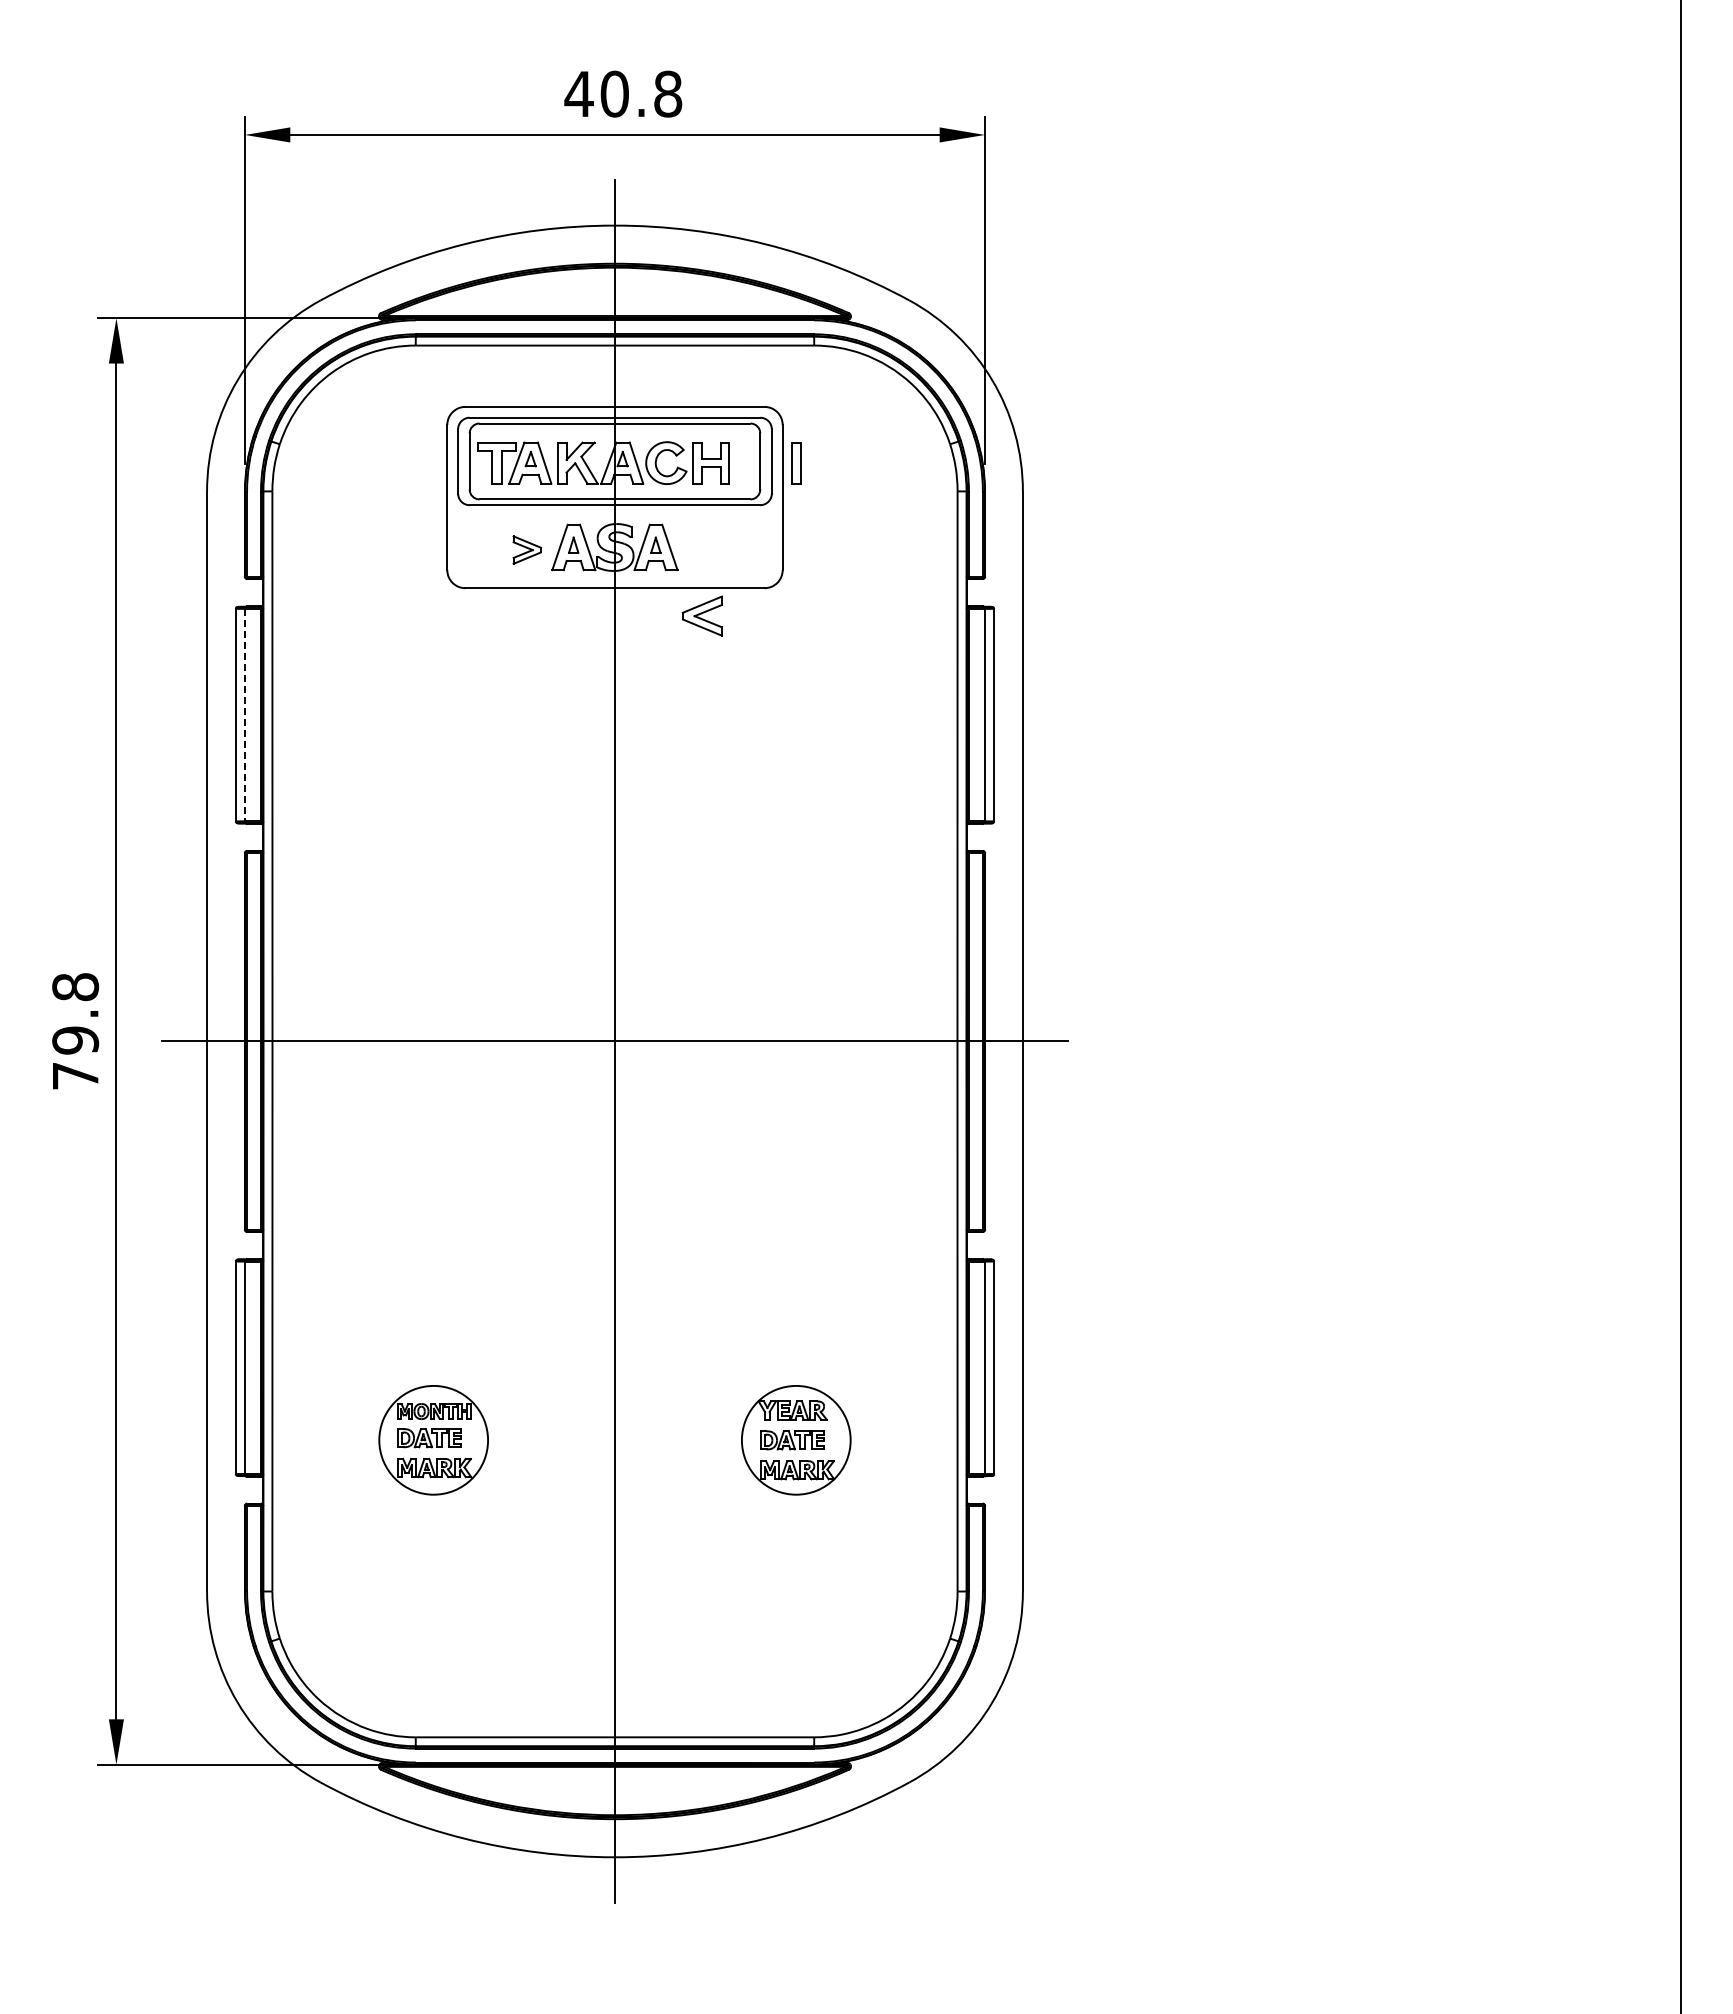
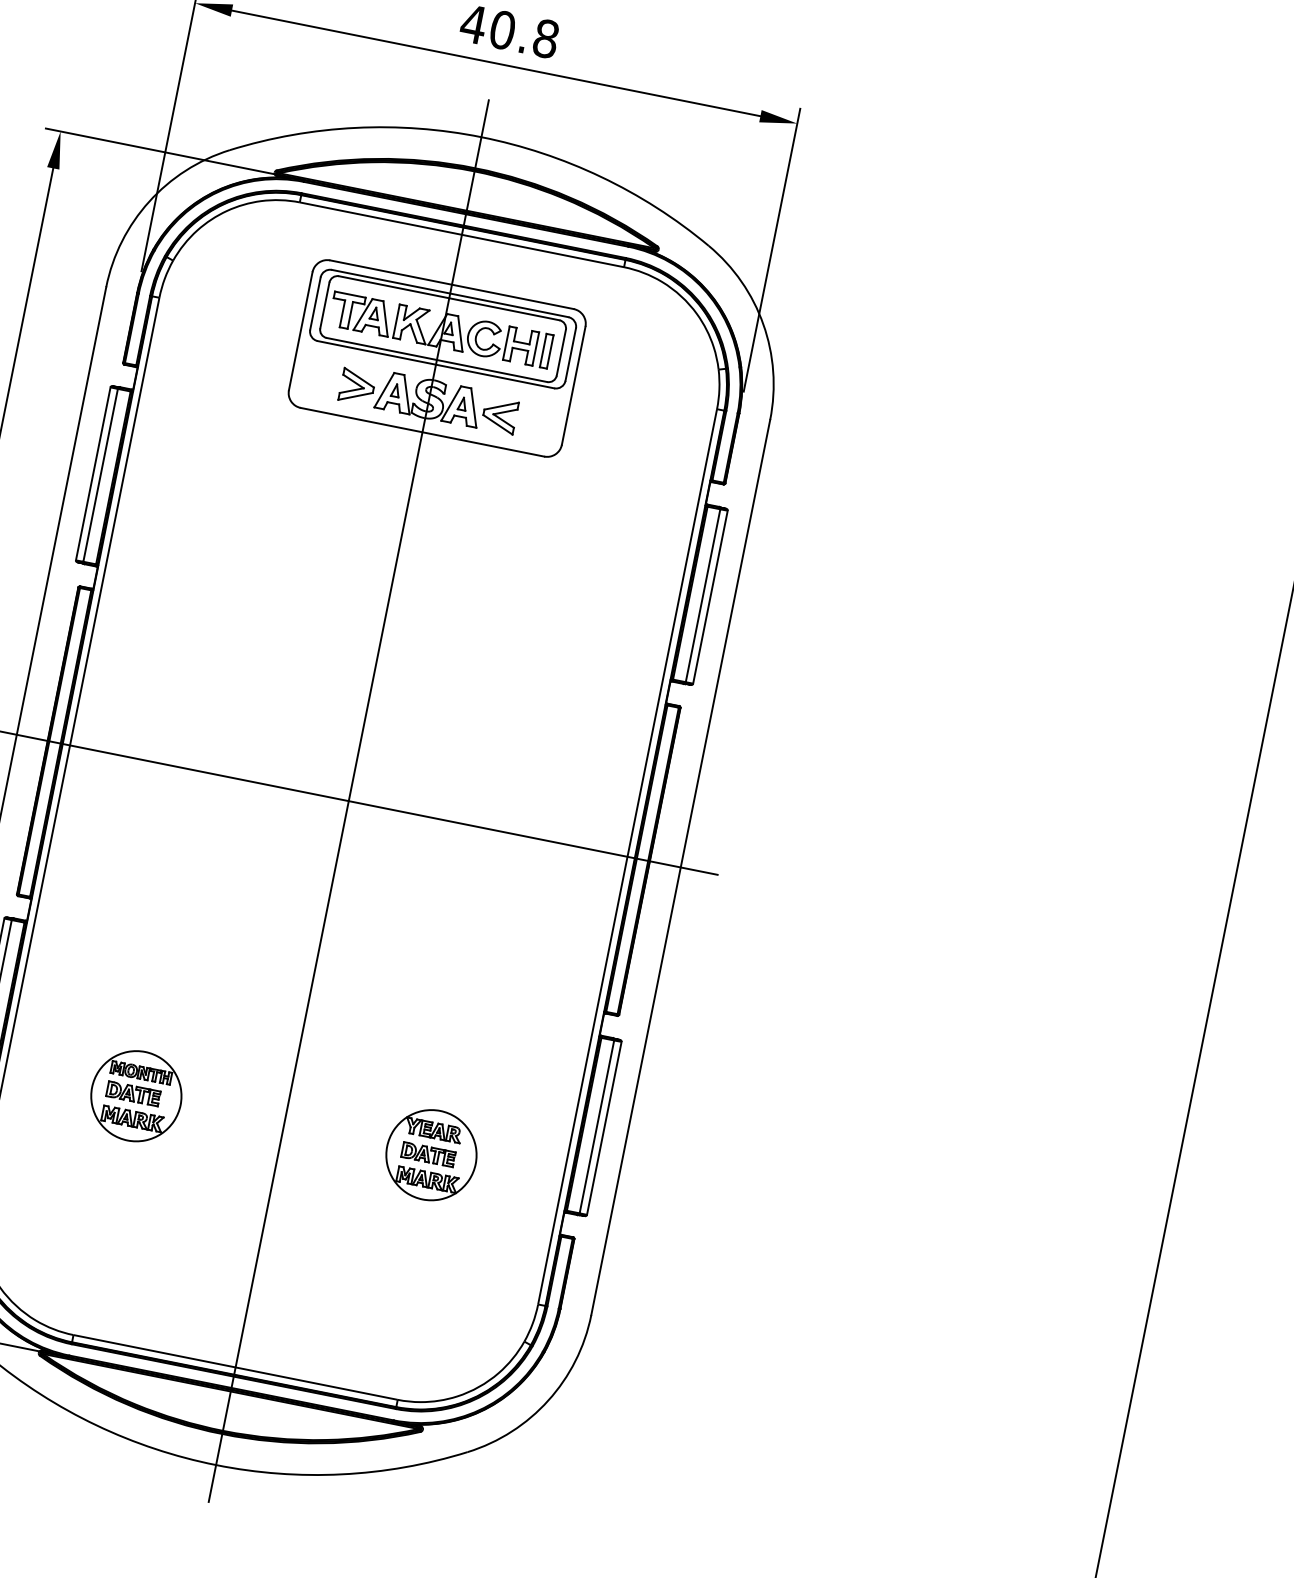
part: (796, 463) -> (546, 351), moved
part: (526, 549) -> (356, 386), size x1.43
part: (701, 615) -> (499, 414), moved
line: (244, 715) -> (100, 475), dashed -> solid

